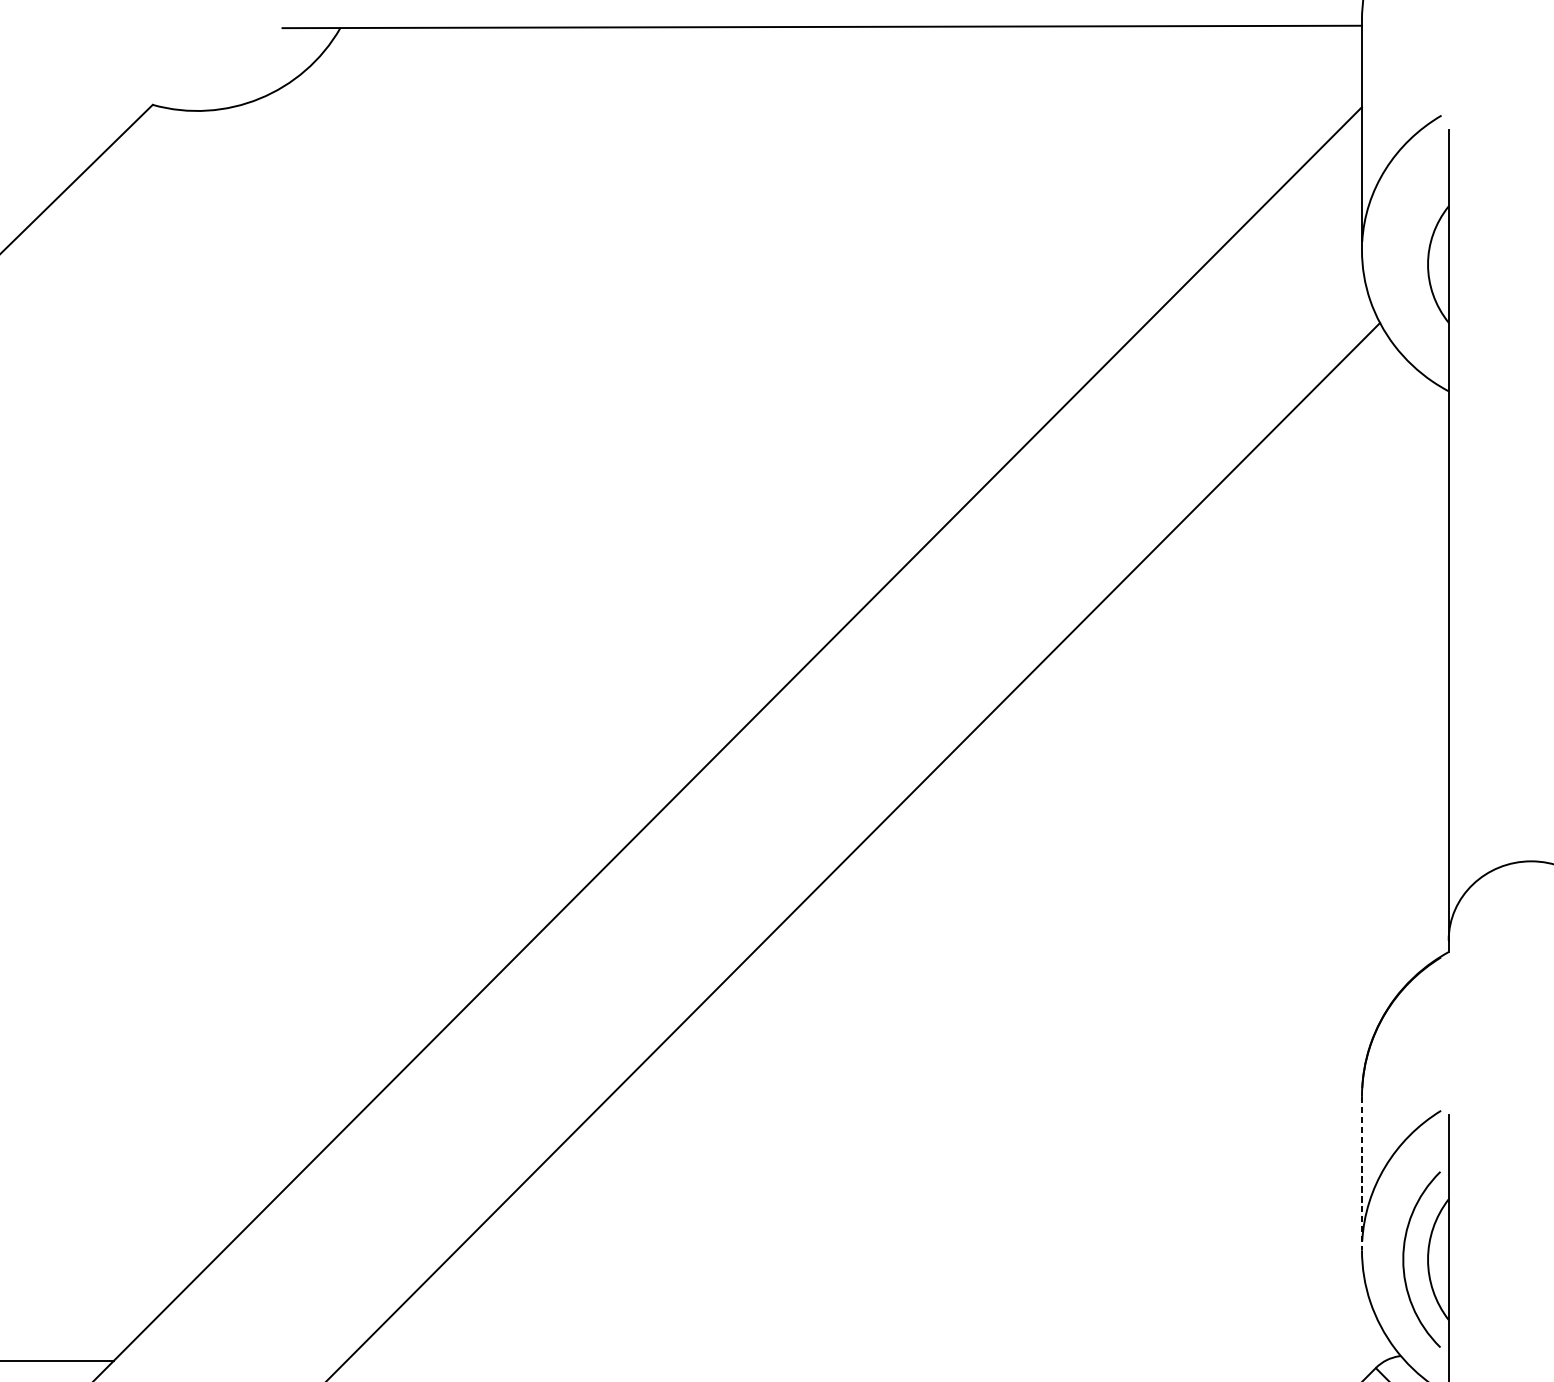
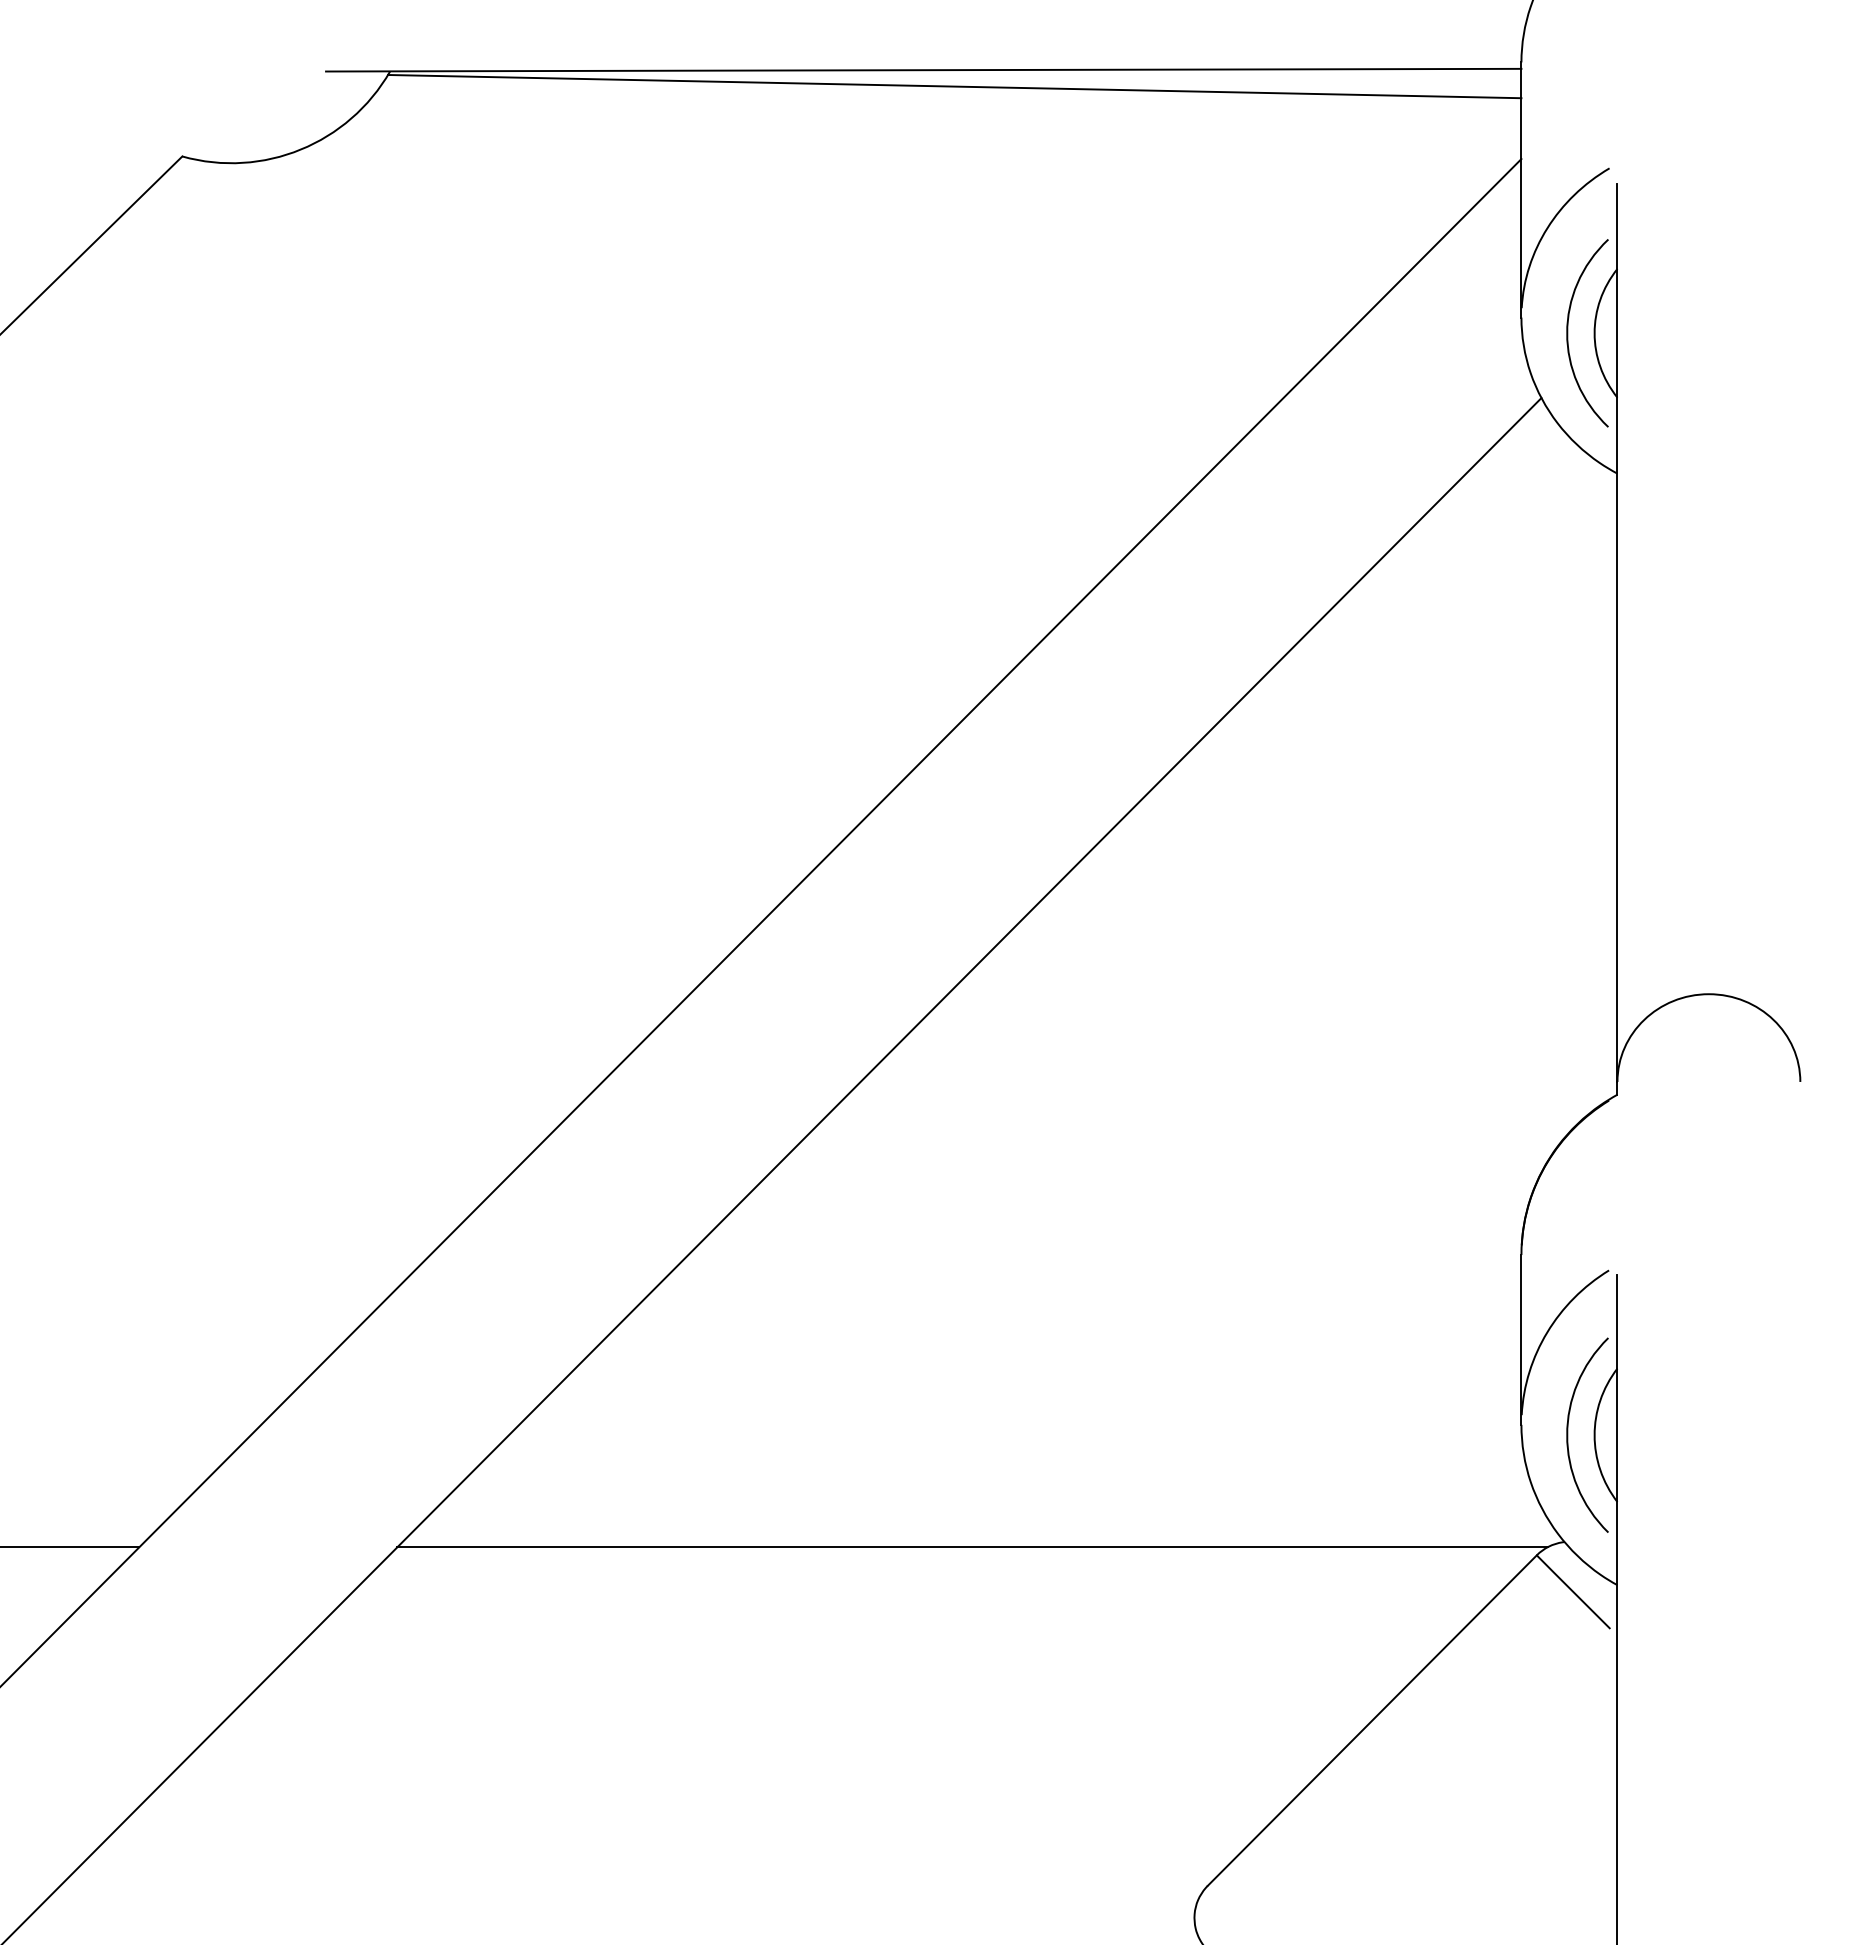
line: (850, 41) -> (954, 86), added
curve: (1404, 264) -> (1568, 333), added
line: (1362, 1173) -> (1521, 1339), dashed -> solid
line: (866, 1360) -> (972, 1547), added

